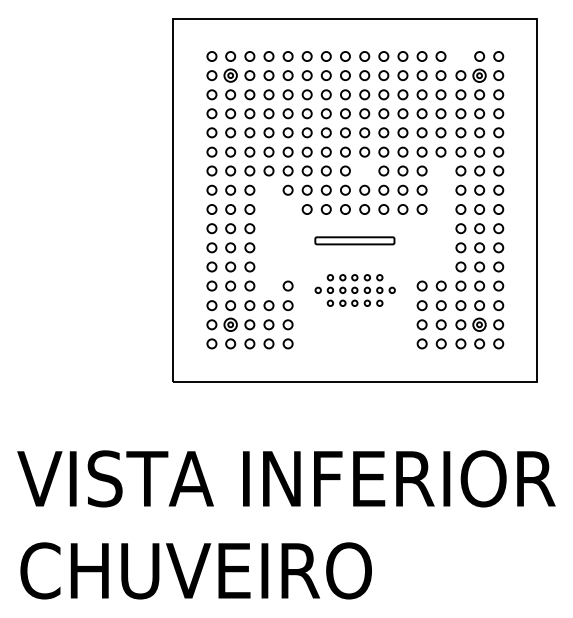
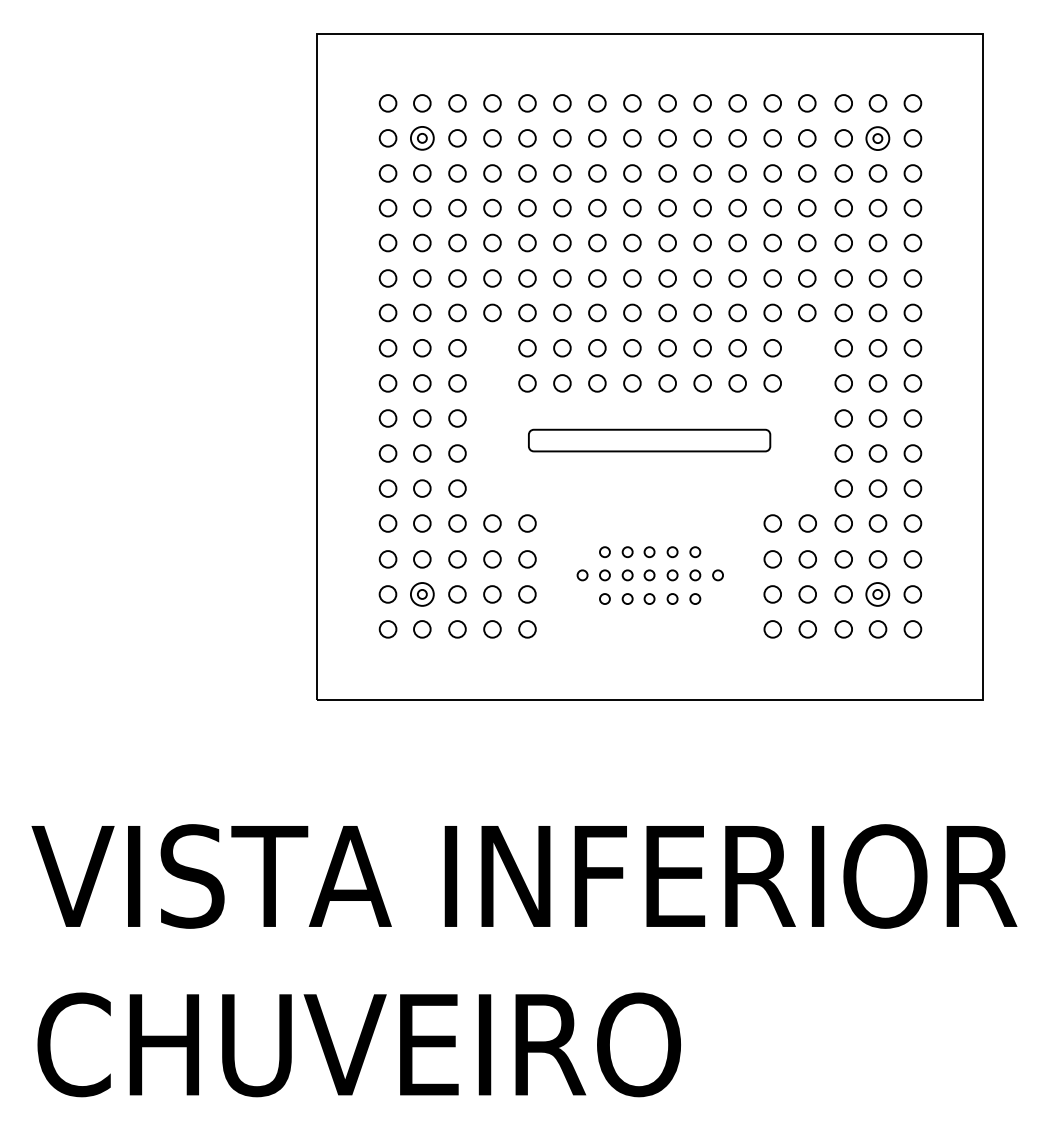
circle: (460, 56) -> (842, 103), added
circle: (364, 170) -> (667, 312), added
circle: (440, 170) -> (806, 312), added
circle: (287, 209) -> (526, 383), added
part: (354, 240) -> (648, 440), size x1.67
circle: (268, 285) -> (491, 522), added
part: (354, 290) -> (648, 575), moved

